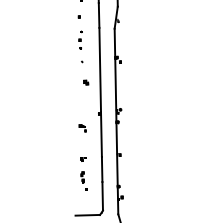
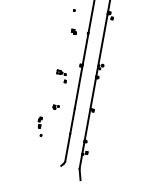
part: (82, 128) -> (61, 76), size x1.6
part: (83, 180) -> (39, 125), moved
line: (87, 214) -> (49, 162), removed

